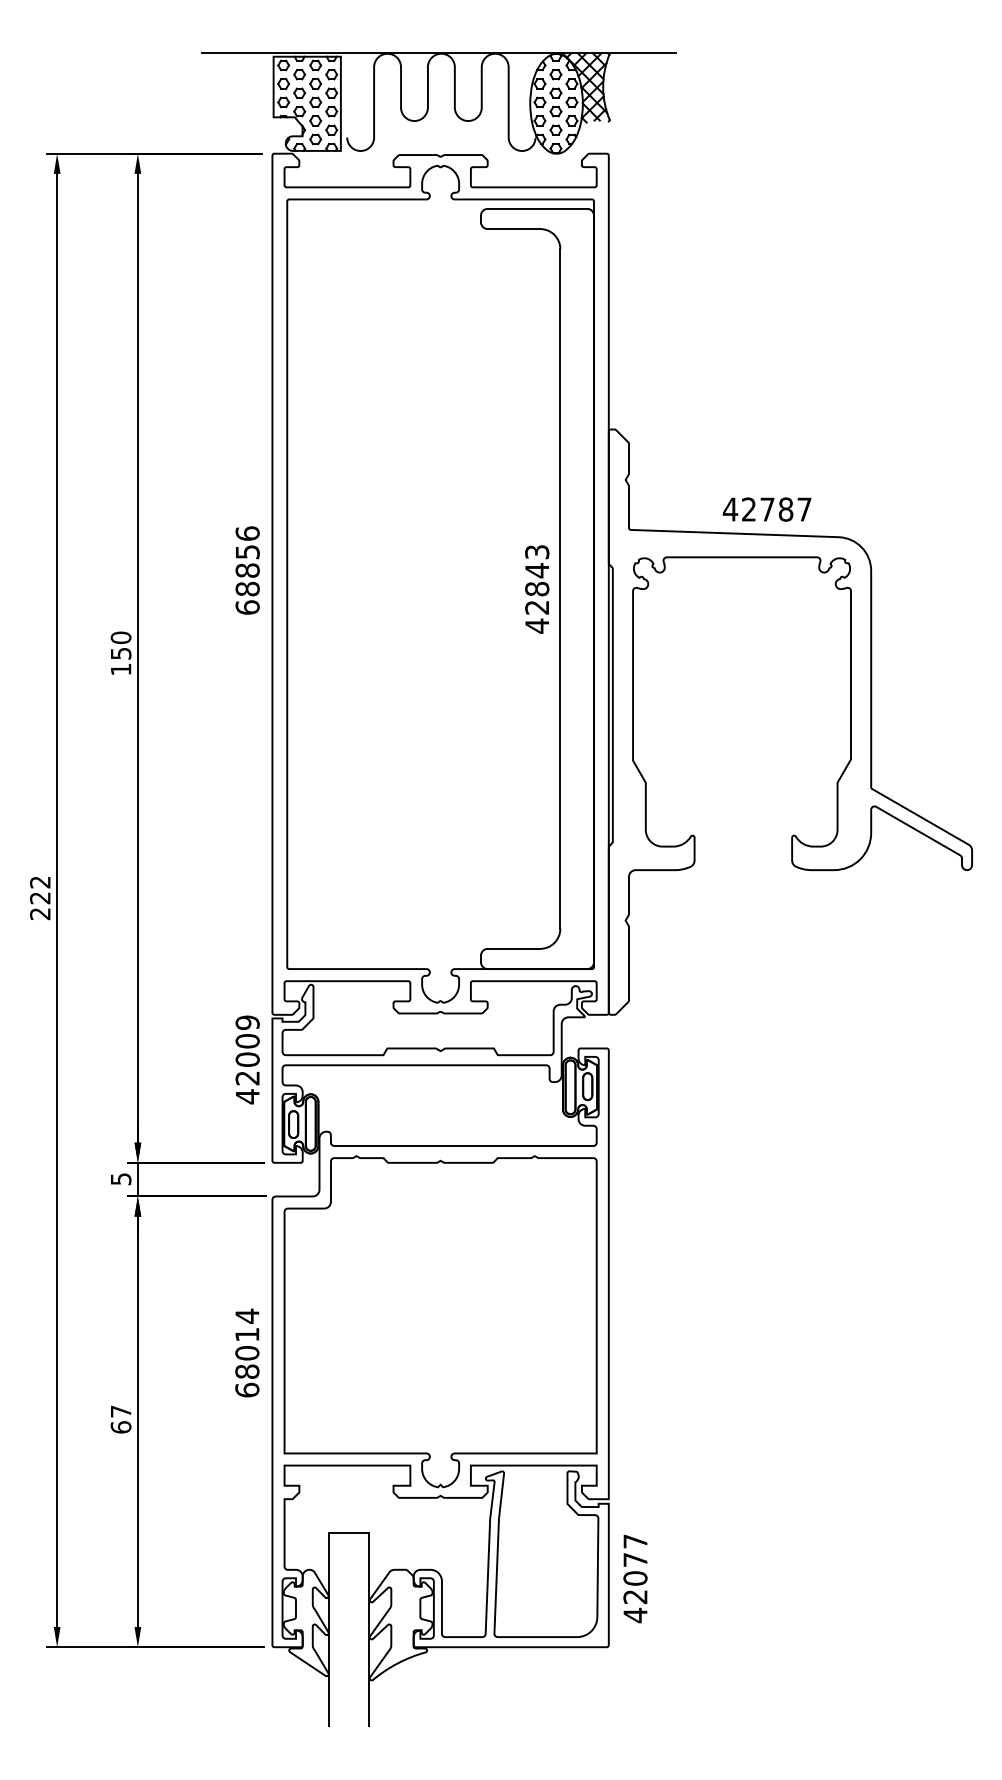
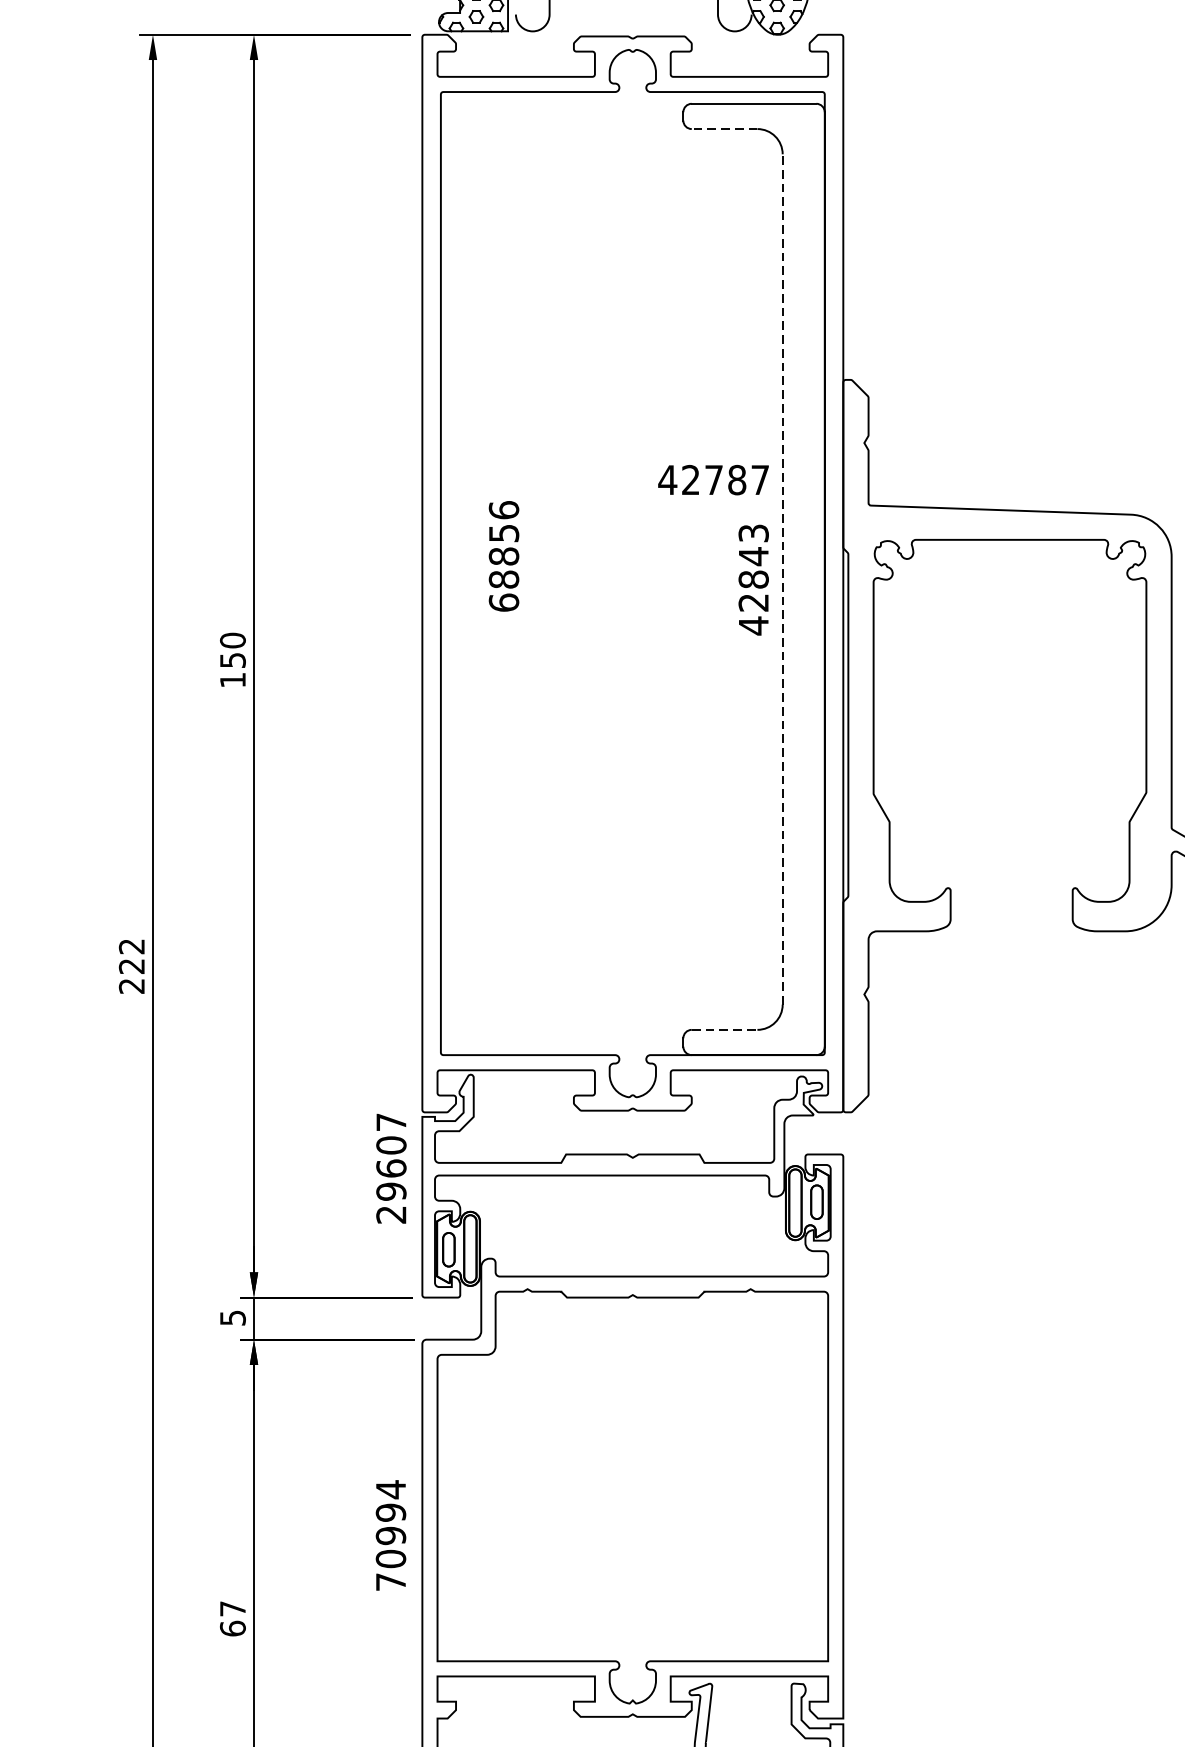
line: (513, 229) -> (724, 129), solid -> dashed
text: (766, 509) -> (712, 480), moved
text: (247, 570) -> (503, 556), moved
line: (560, 588) -> (782, 578), solid -> dashed
line: (514, 948) -> (725, 1029), solid -> dashed
text: (247, 1059) -> (391, 1168), 42009 -> 29607
text: (247, 1362) -> (391, 1547), 68014 -> 70994

